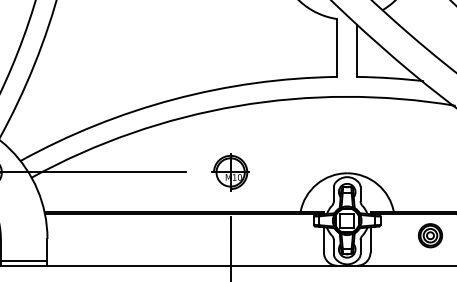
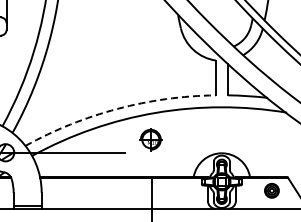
arc: (173, 98) -> (117, 108), solid -> dashed
part: (230, 172) -> (150, 139), moved

